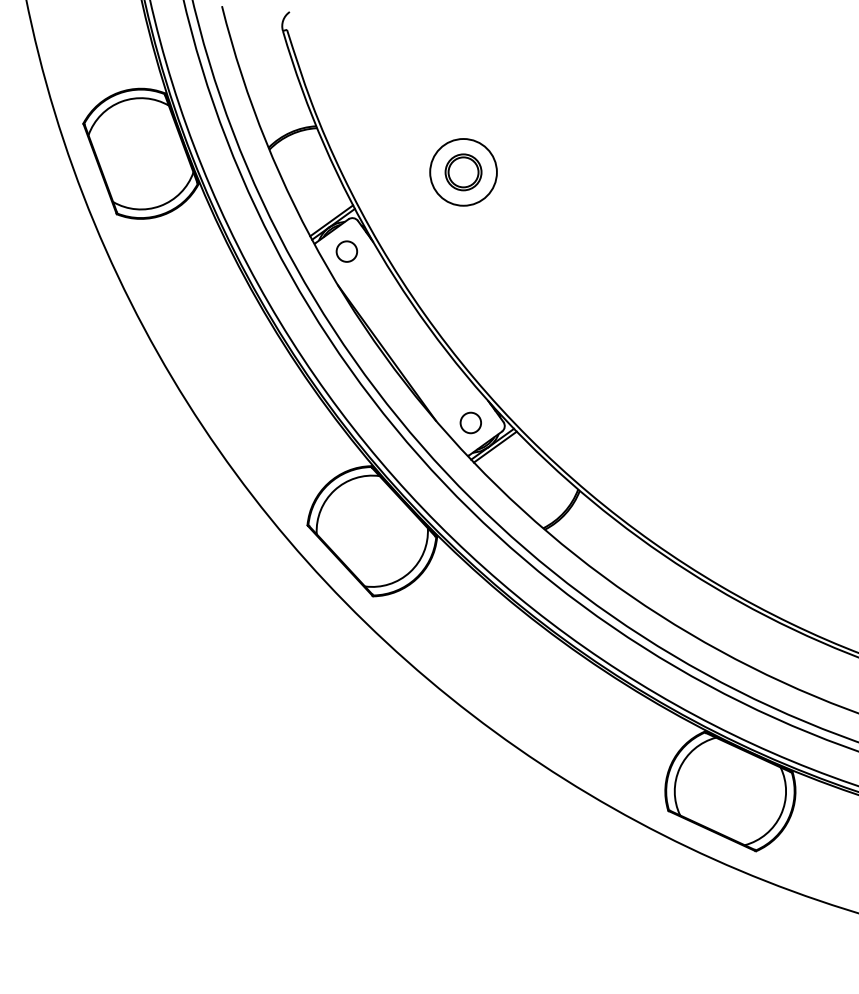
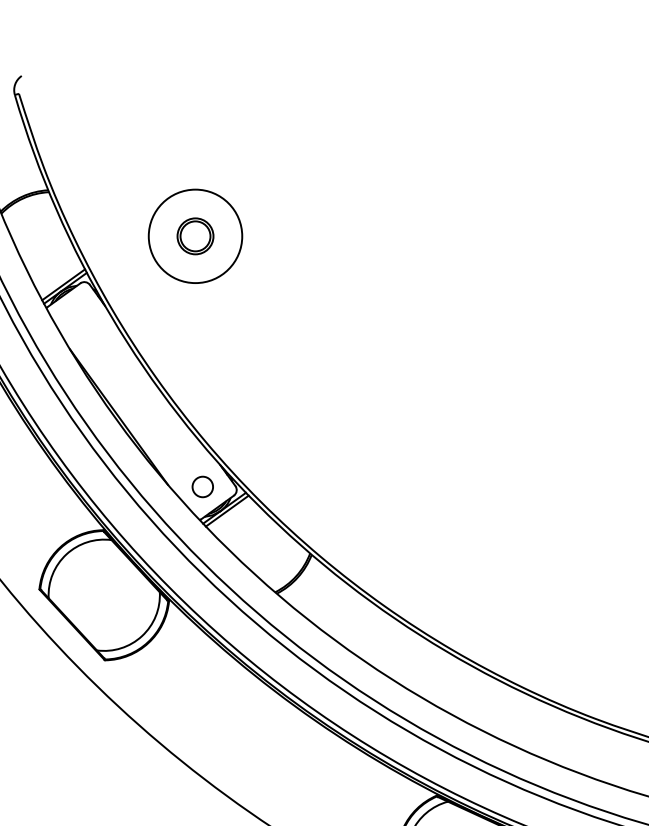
circle: (463, 172) -> (195, 236), size x1.4
circle: (346, 251) -> (78, 315), removed

